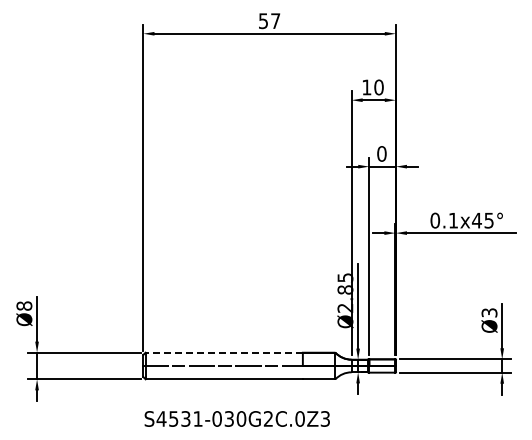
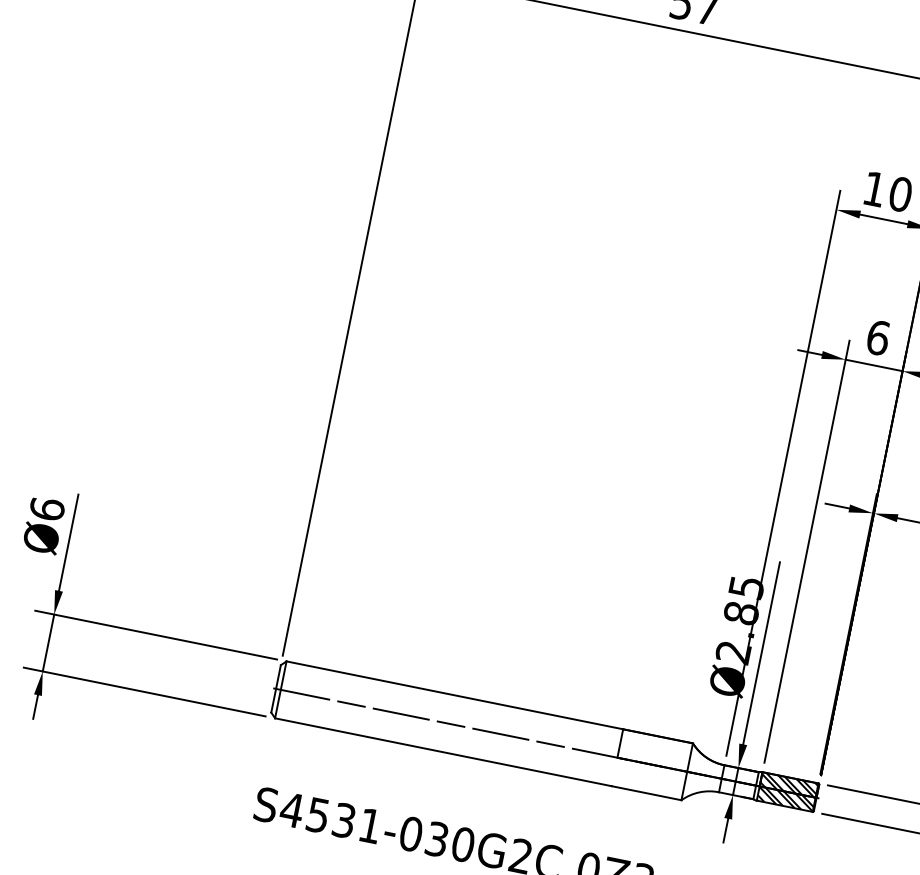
text: (381, 153) -> (877, 336), 0 -> 6
text: (24, 305) -> (47, 508), Ø8 -> Ø6
line: (224, 352) -> (455, 694), dashed -> solid
hatch: (382, 365) -> (788, 791), added

